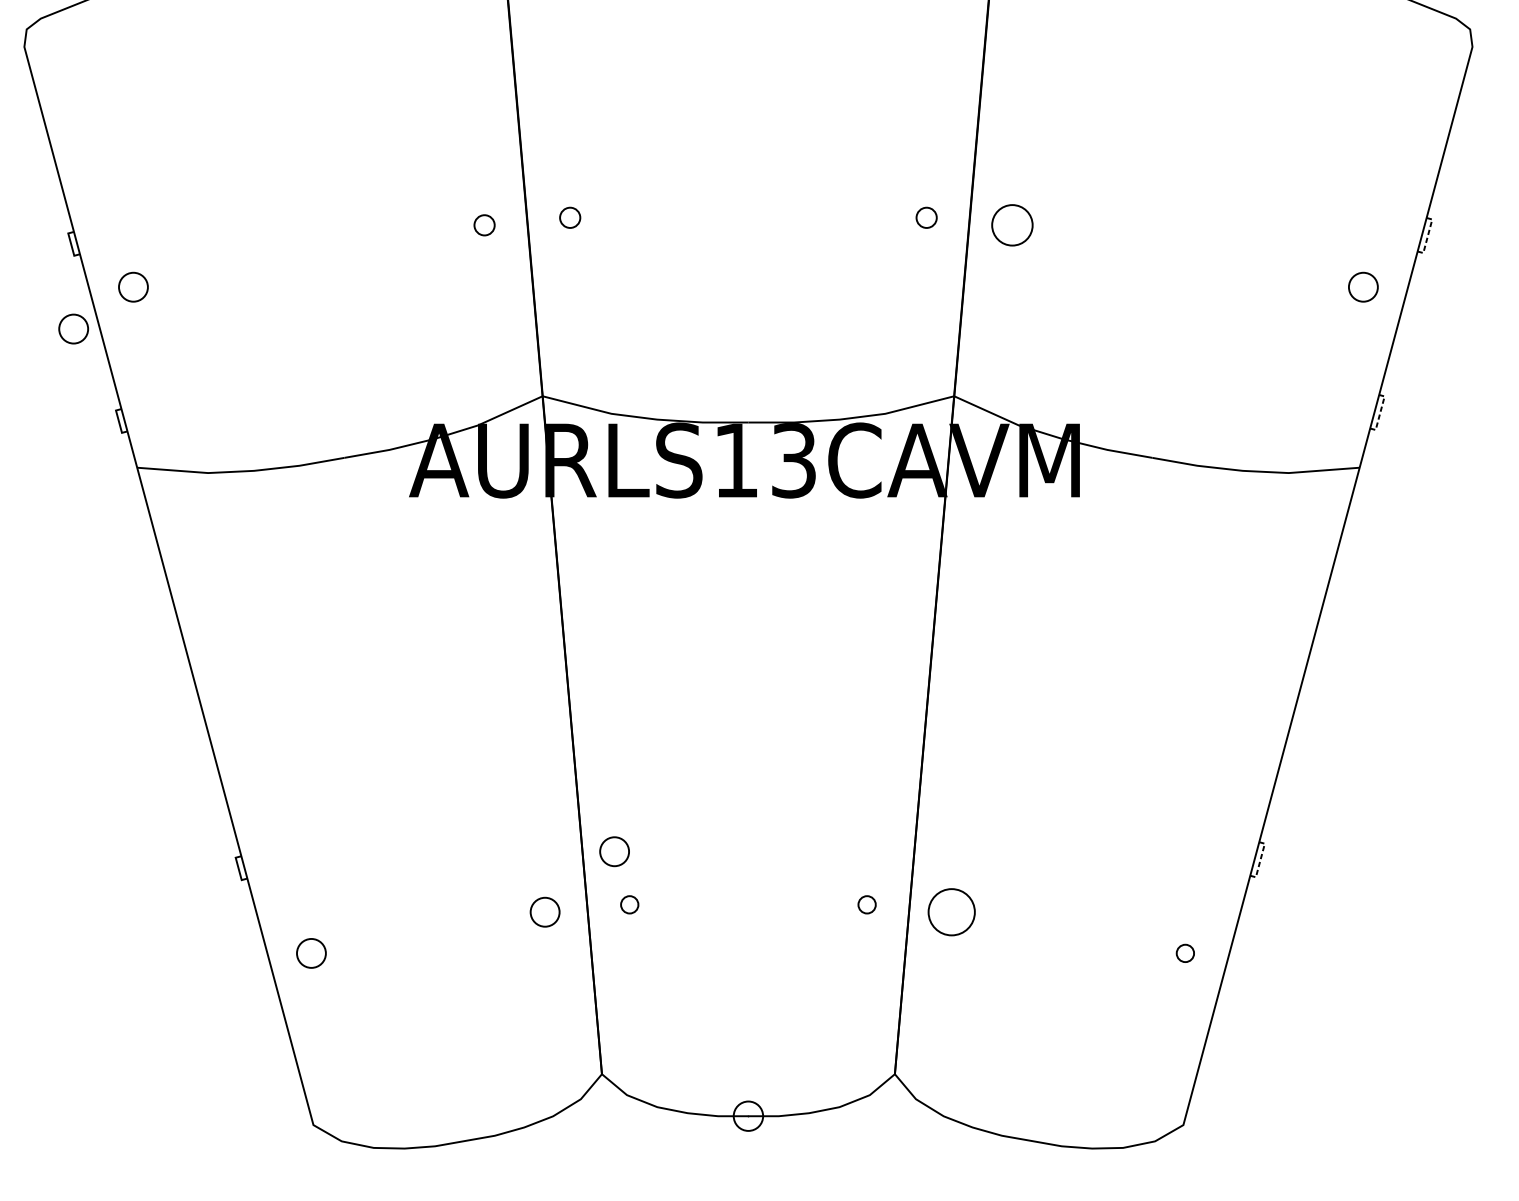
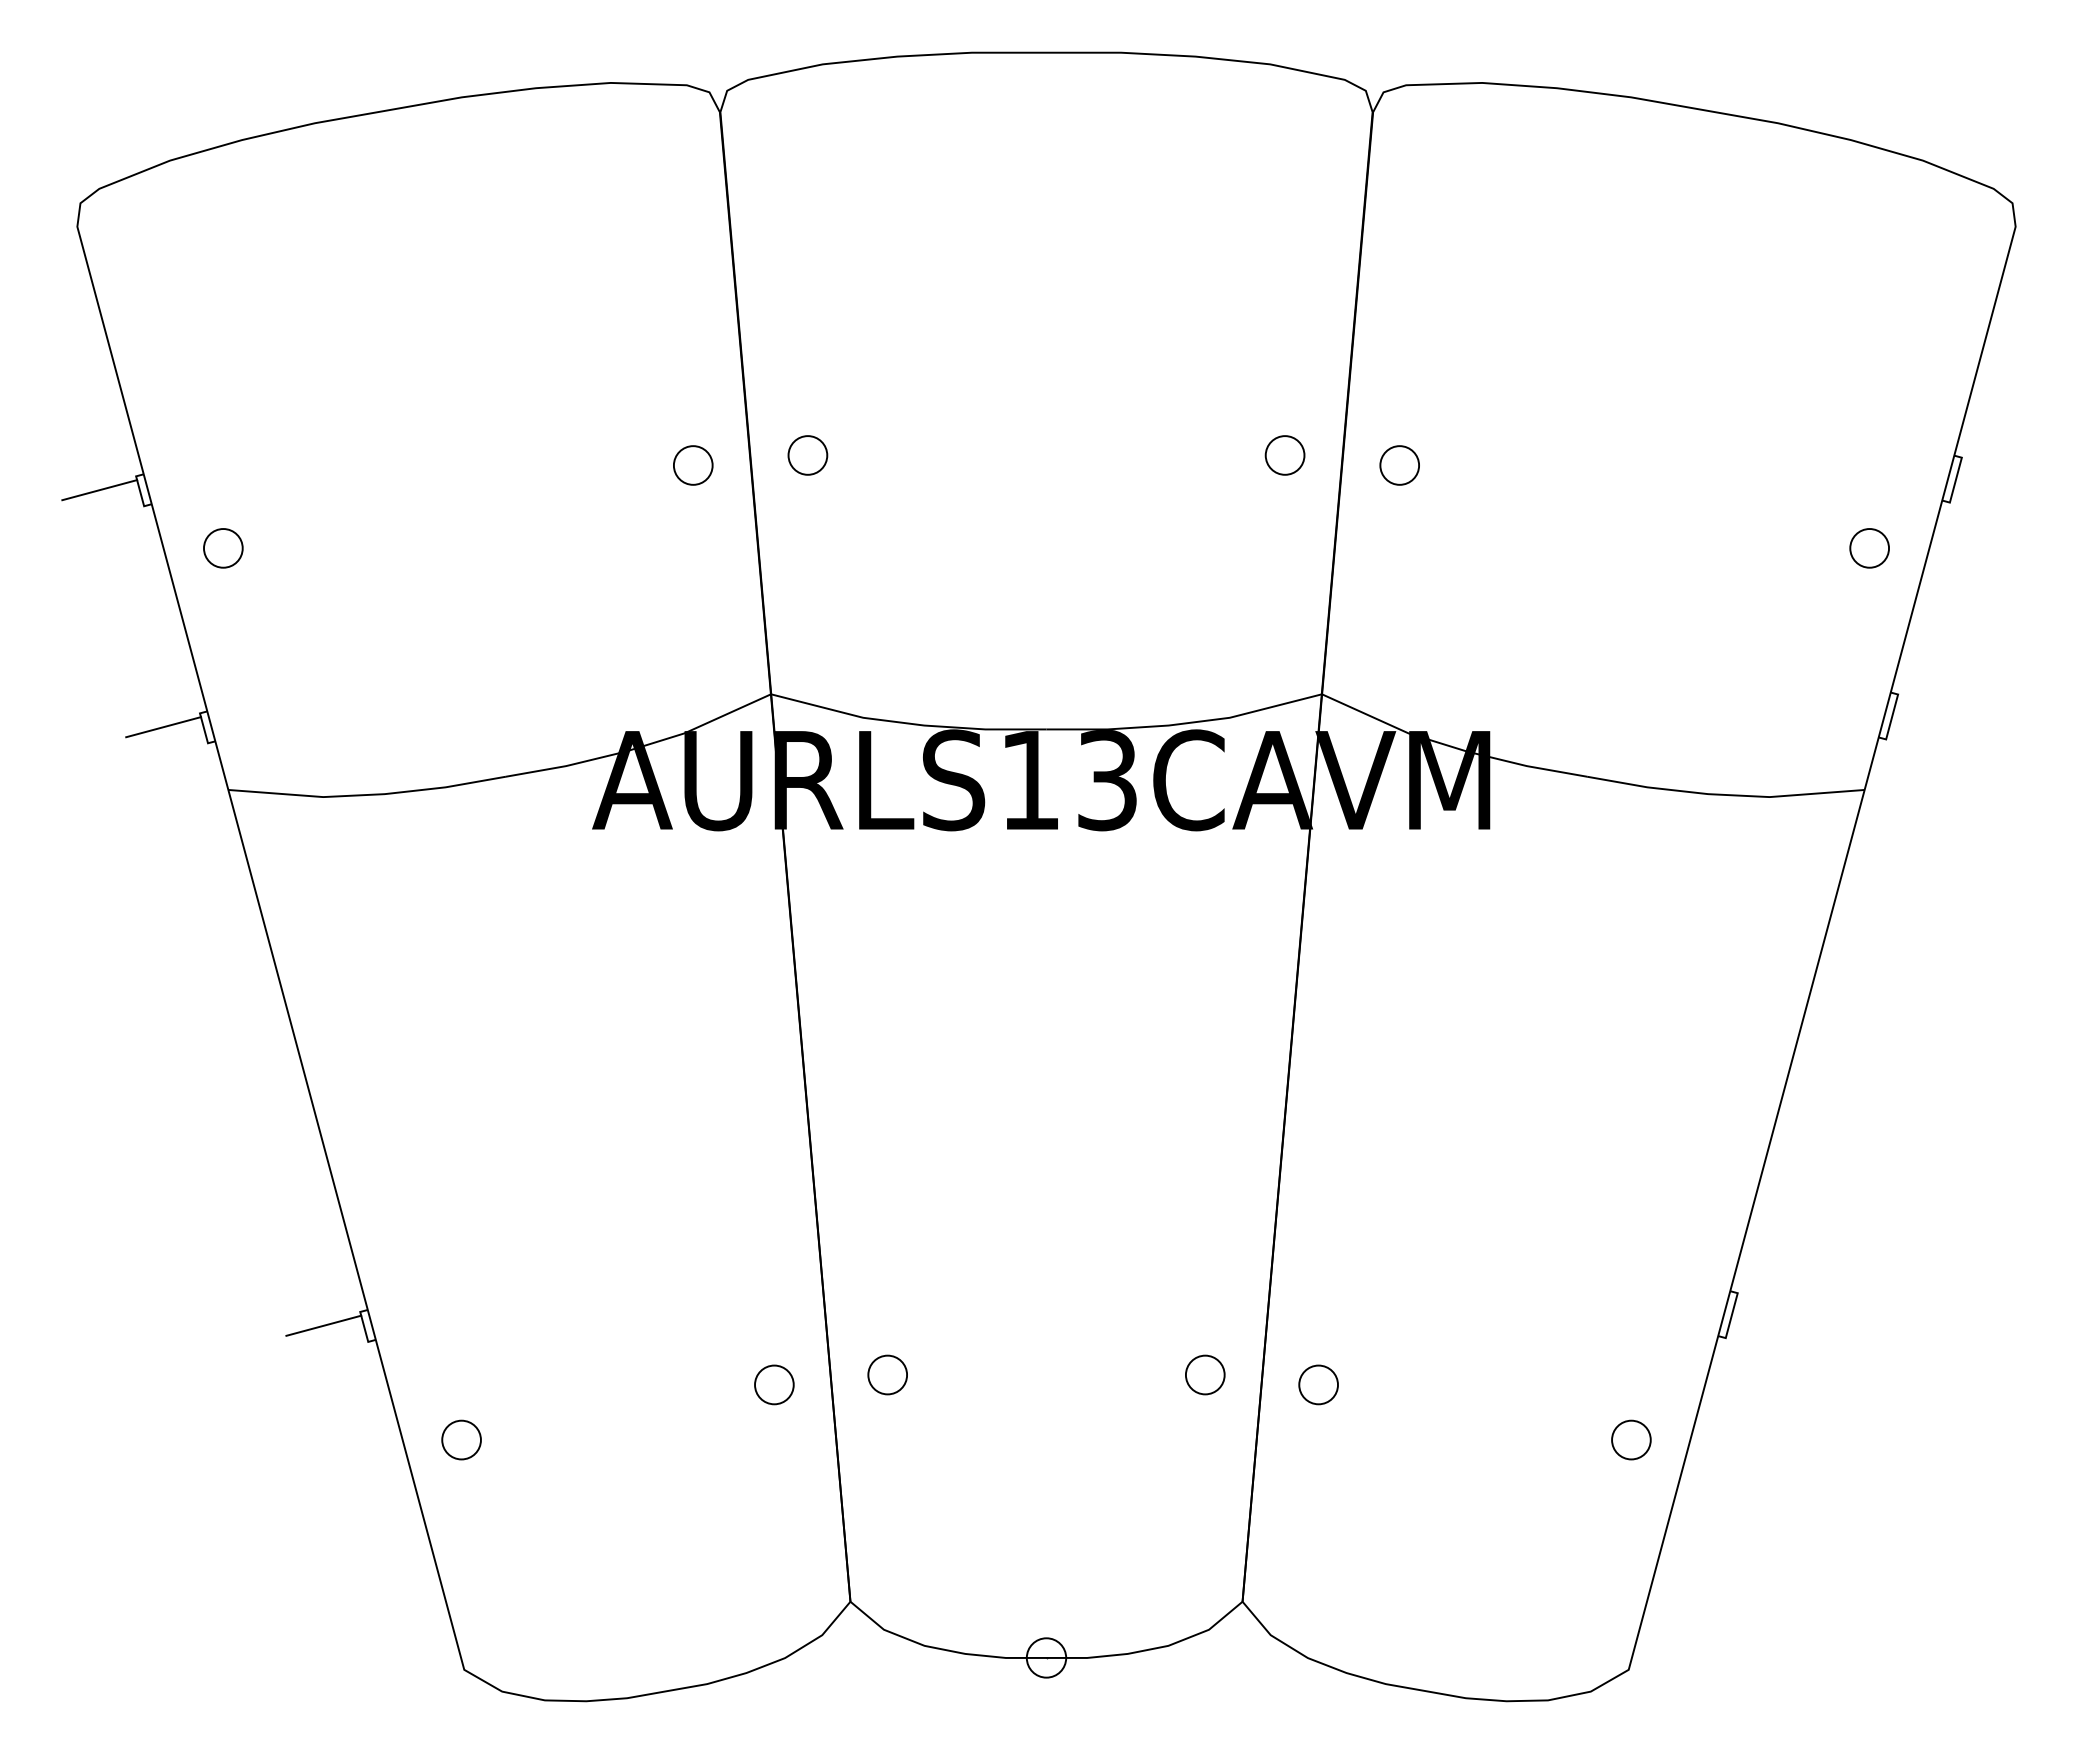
circle: (569, 217) -> (807, 455), size x1.43
circle: (926, 217) -> (1284, 455), size x1.43
circle: (484, 225) -> (693, 465), size x1.43
circle: (1012, 225) -> (1399, 465), size x0.71
line: (1428, 235) -> (1956, 479), dashed -> solid
line: (40, 244) -> (99, 490), added
circle: (73, 329) -> (143, 604), removed
line: (1380, 412) -> (1892, 716), dashed -> solid
line: (88, 421) -> (163, 727), added
circle: (614, 851) -> (867, 1303), removed
line: (1260, 860) -> (1731, 1315), dashed -> solid
line: (208, 867) -> (323, 1325), added
circle: (629, 904) -> (887, 1374), size x1.67
circle: (867, 904) -> (1205, 1374), size x1.67
circle: (951, 911) -> (1318, 1384), size x0.62
circle: (1185, 953) -> (1631, 1439), size x1.67

